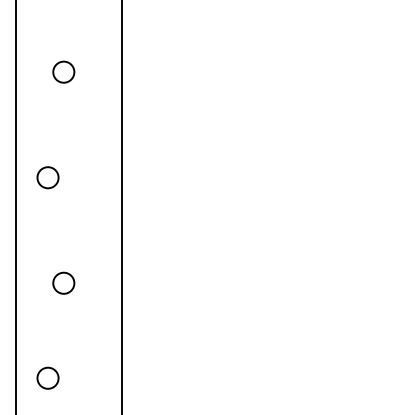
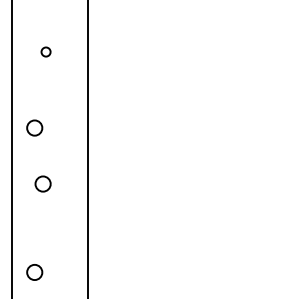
circle: (62, 71) -> (45, 51), size x0.6
circle: (62, 282) -> (42, 183), moved

